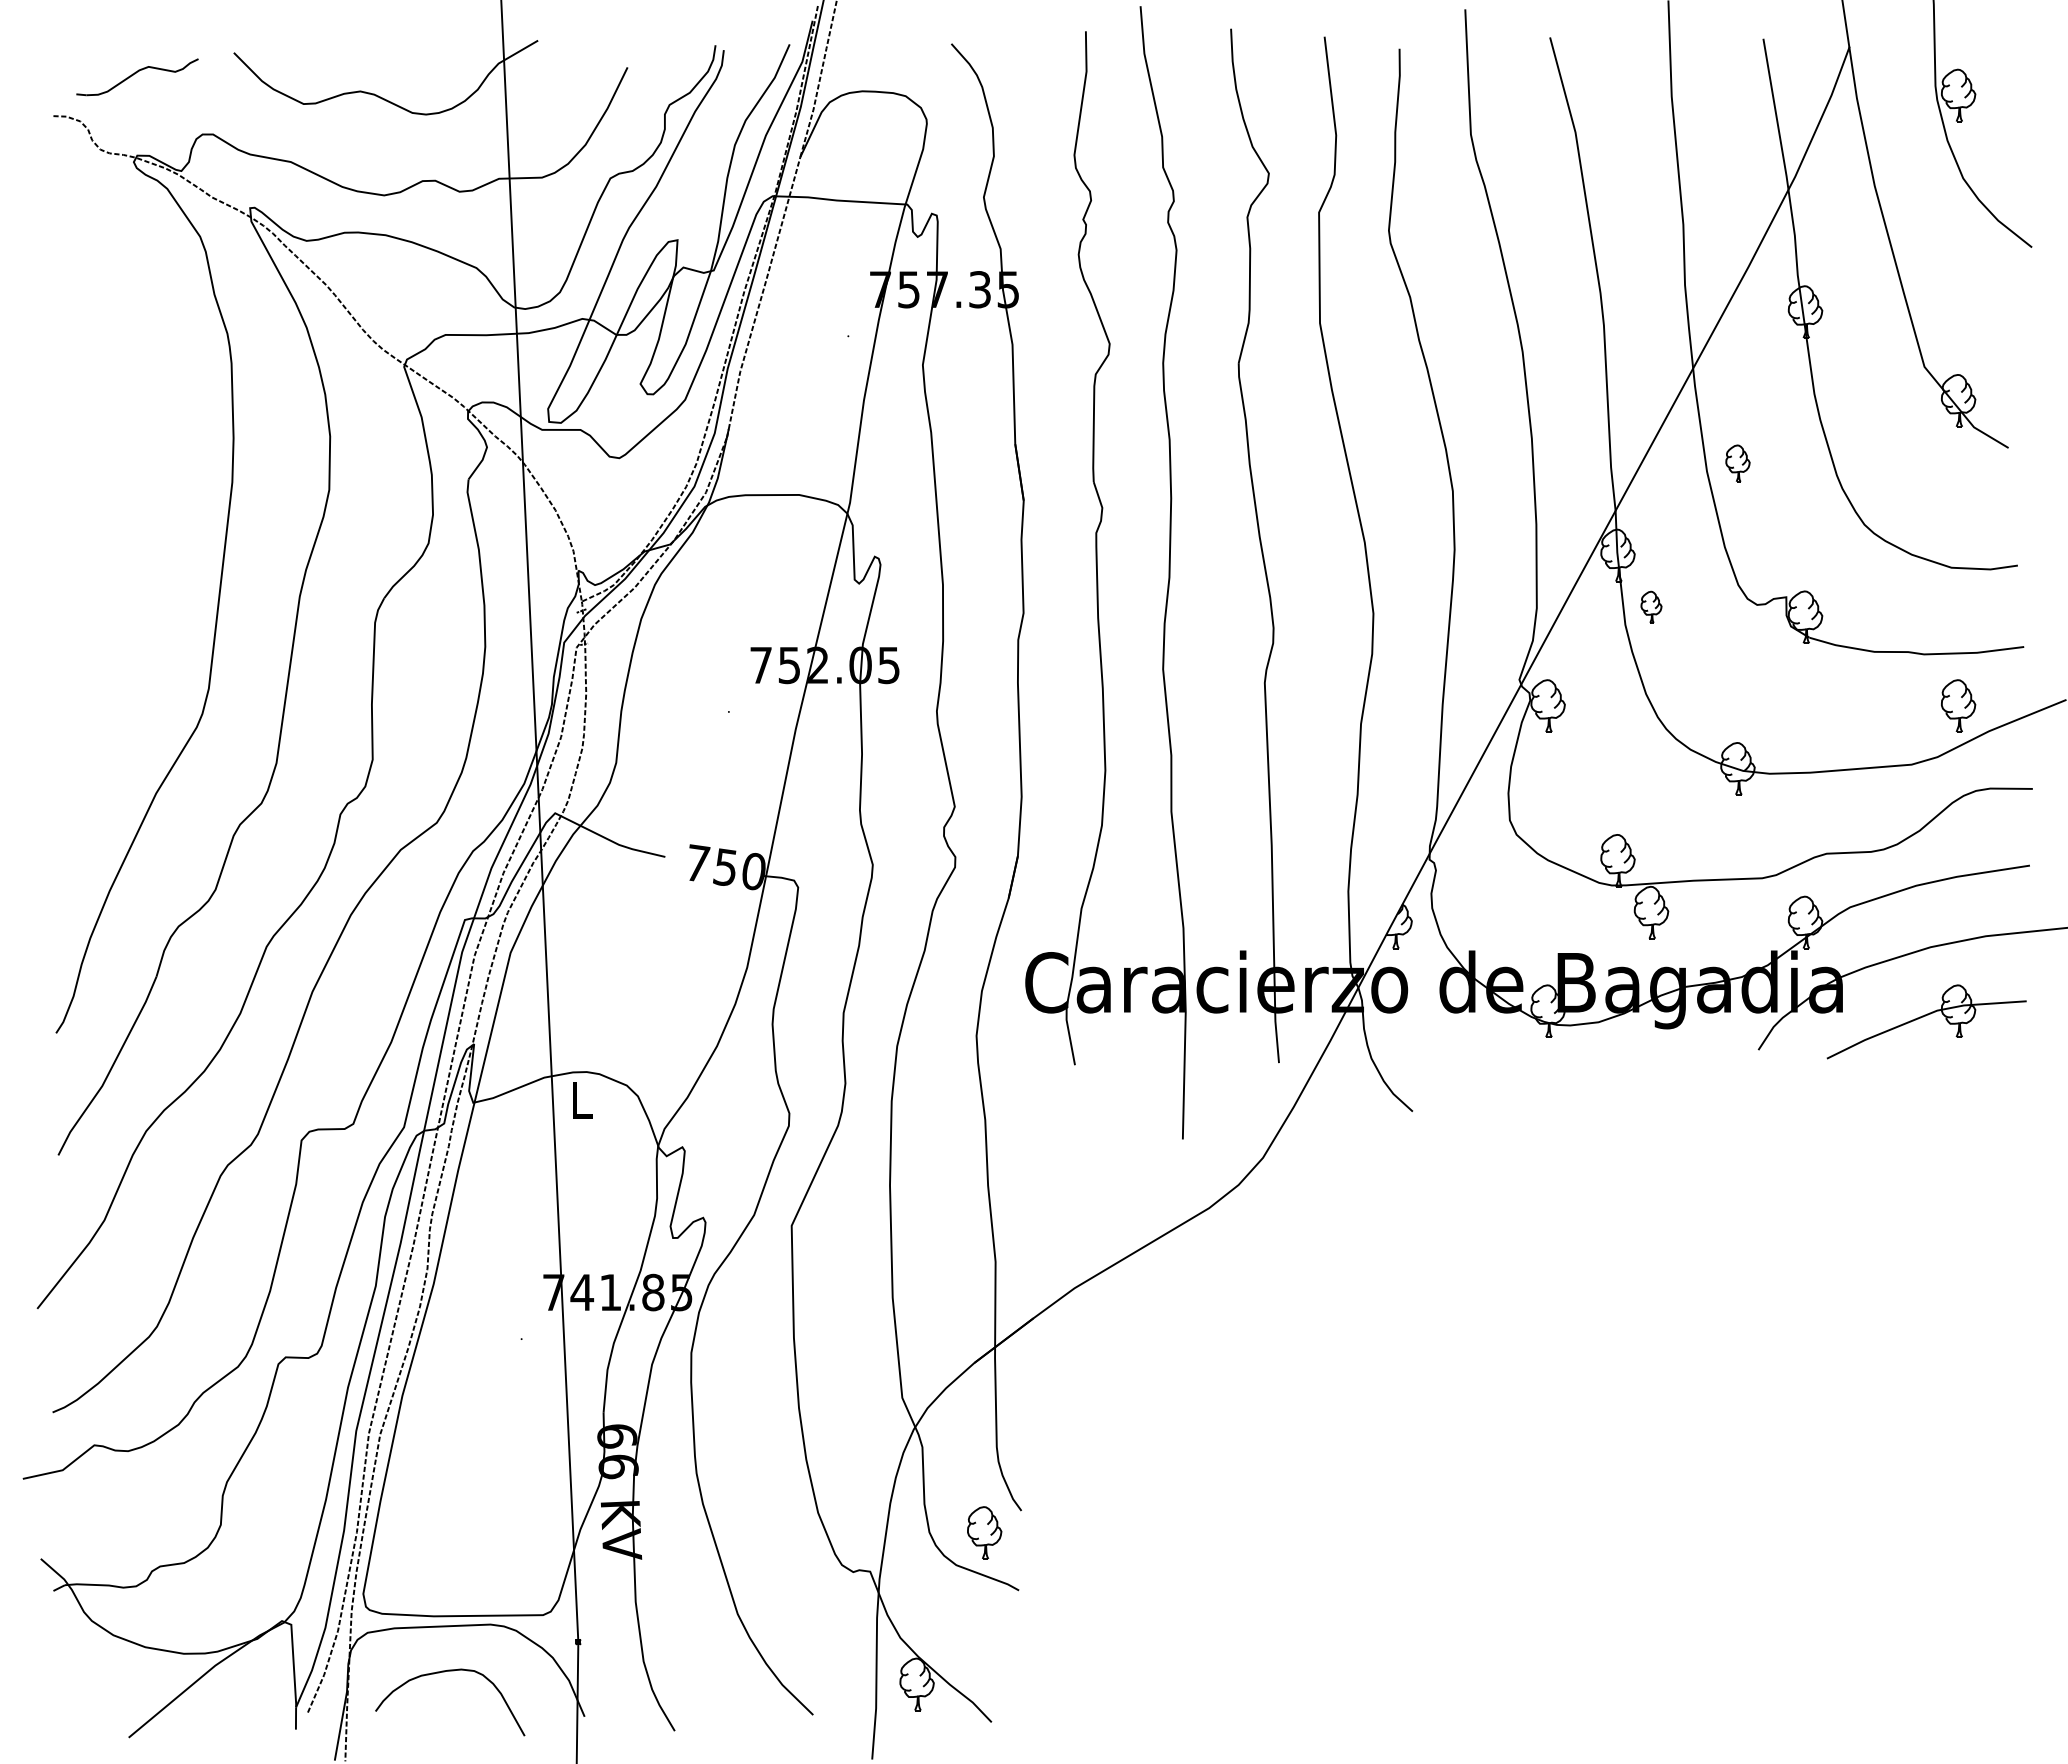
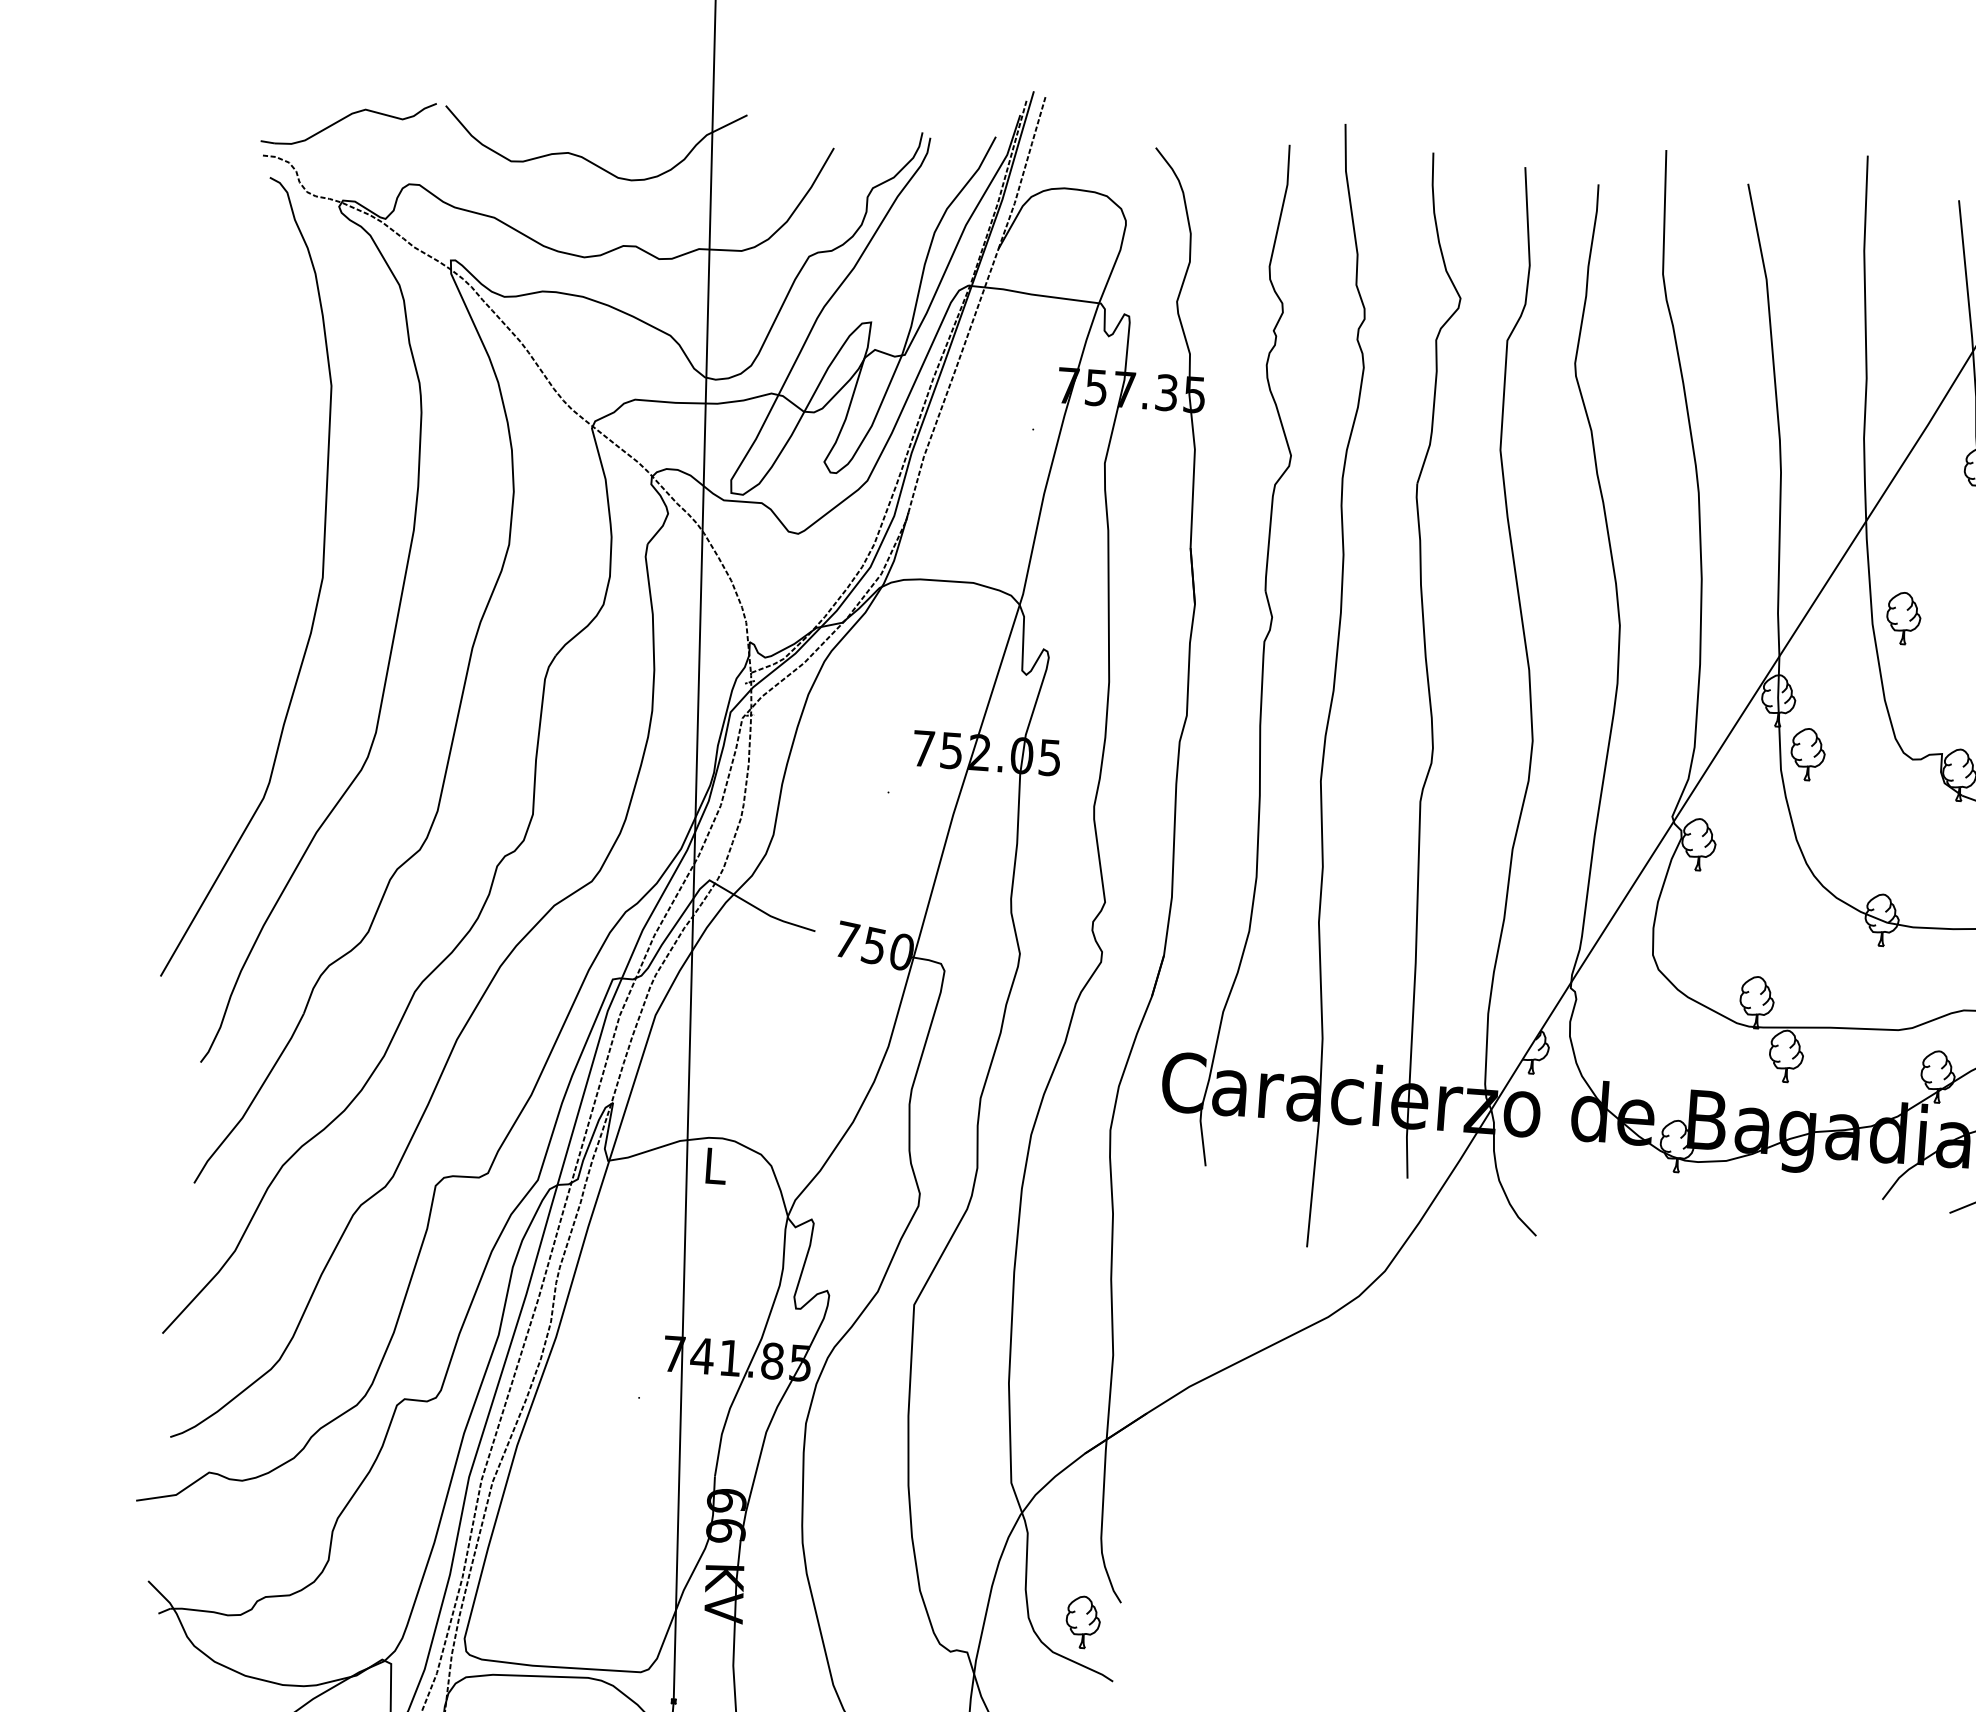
part: (137, 76) -> (348, 122), size x1.43
part: (1737, 463) -> (1903, 618), size x1.43
curve: (140, 553) -> (318, 594), added
part: (1651, 606) -> (1808, 753), size x1.67

